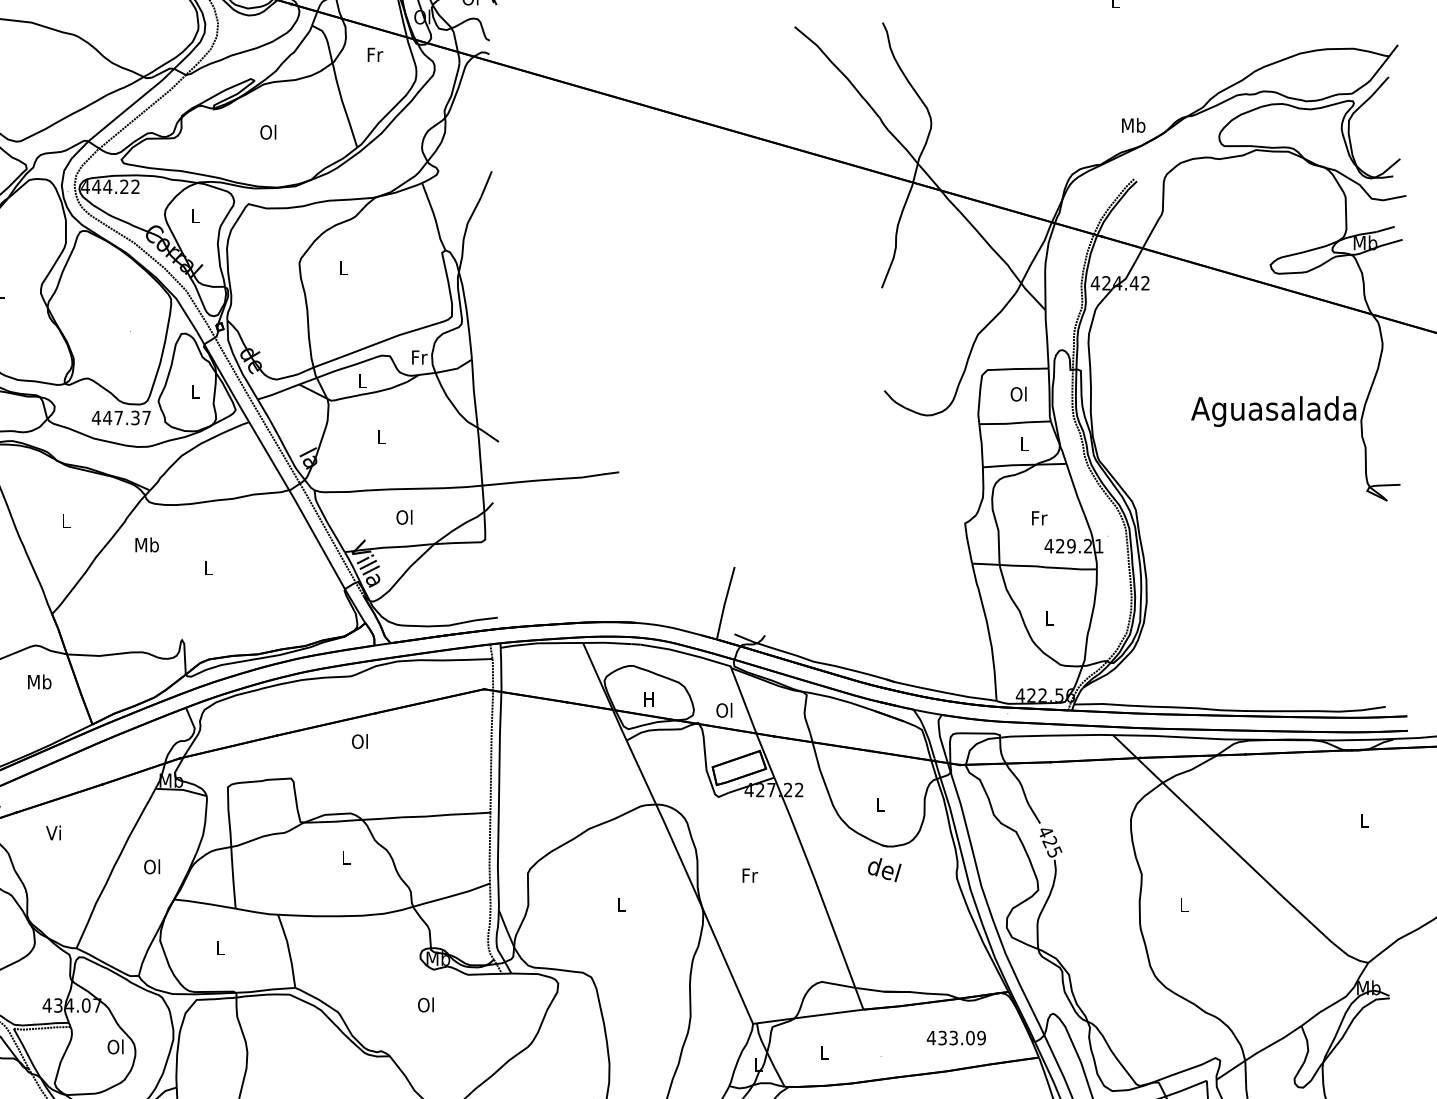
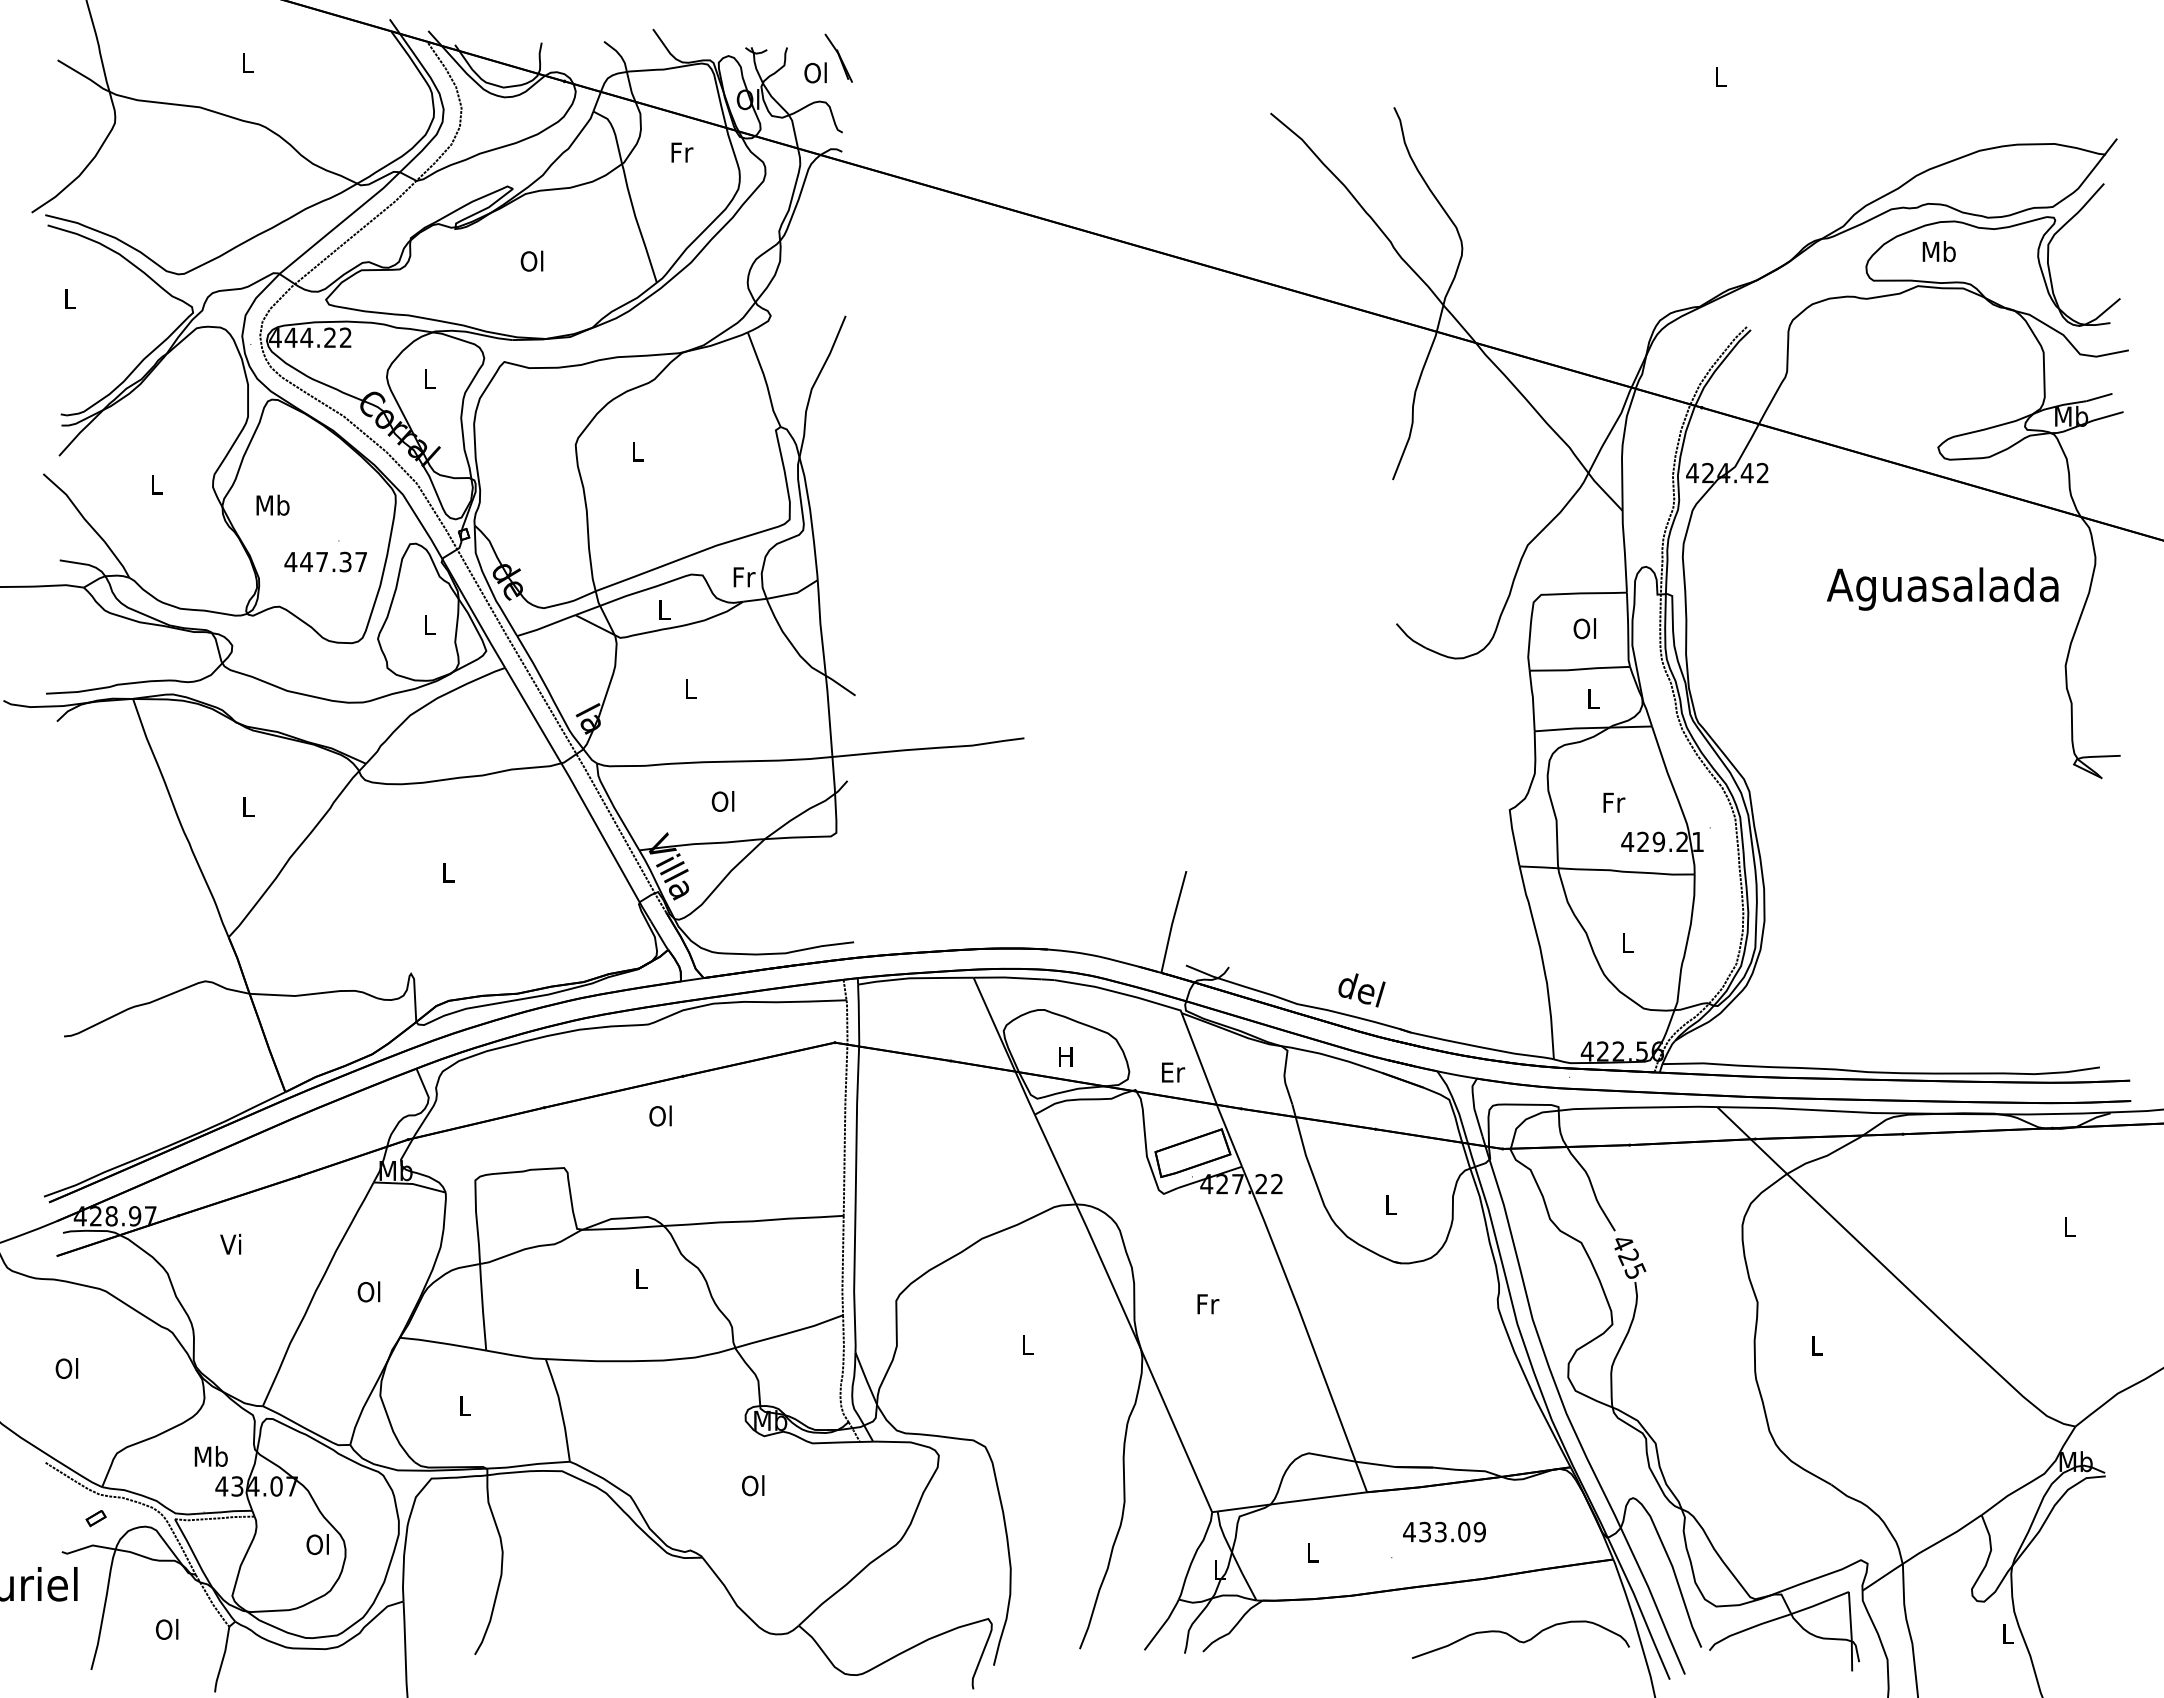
text: (1133, 125) -> (1938, 251), moved
text: (1273, 411) -> (1942, 588), moved
text: (121, 417) -> (325, 561), moved
text: (146, 544) -> (272, 504), moved
text: (39, 681) -> (210, 1456), moved
text: (724, 709) -> (1172, 1071), Ol -> Er
text: (884, 870) -> (1361, 990), moved
text: (956, 1037) -> (1444, 1531), moved

